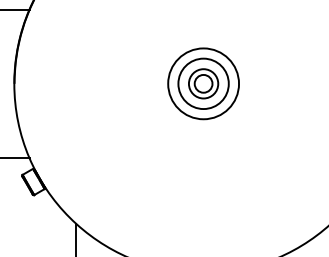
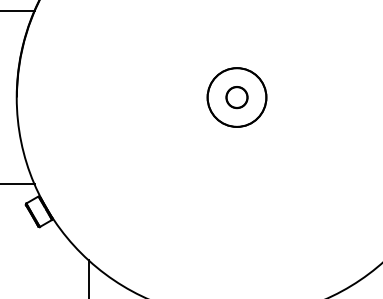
circle: (203, 83) -> (236, 97), size x0.62
circle: (203, 83) -> (236, 97), size x0.71

